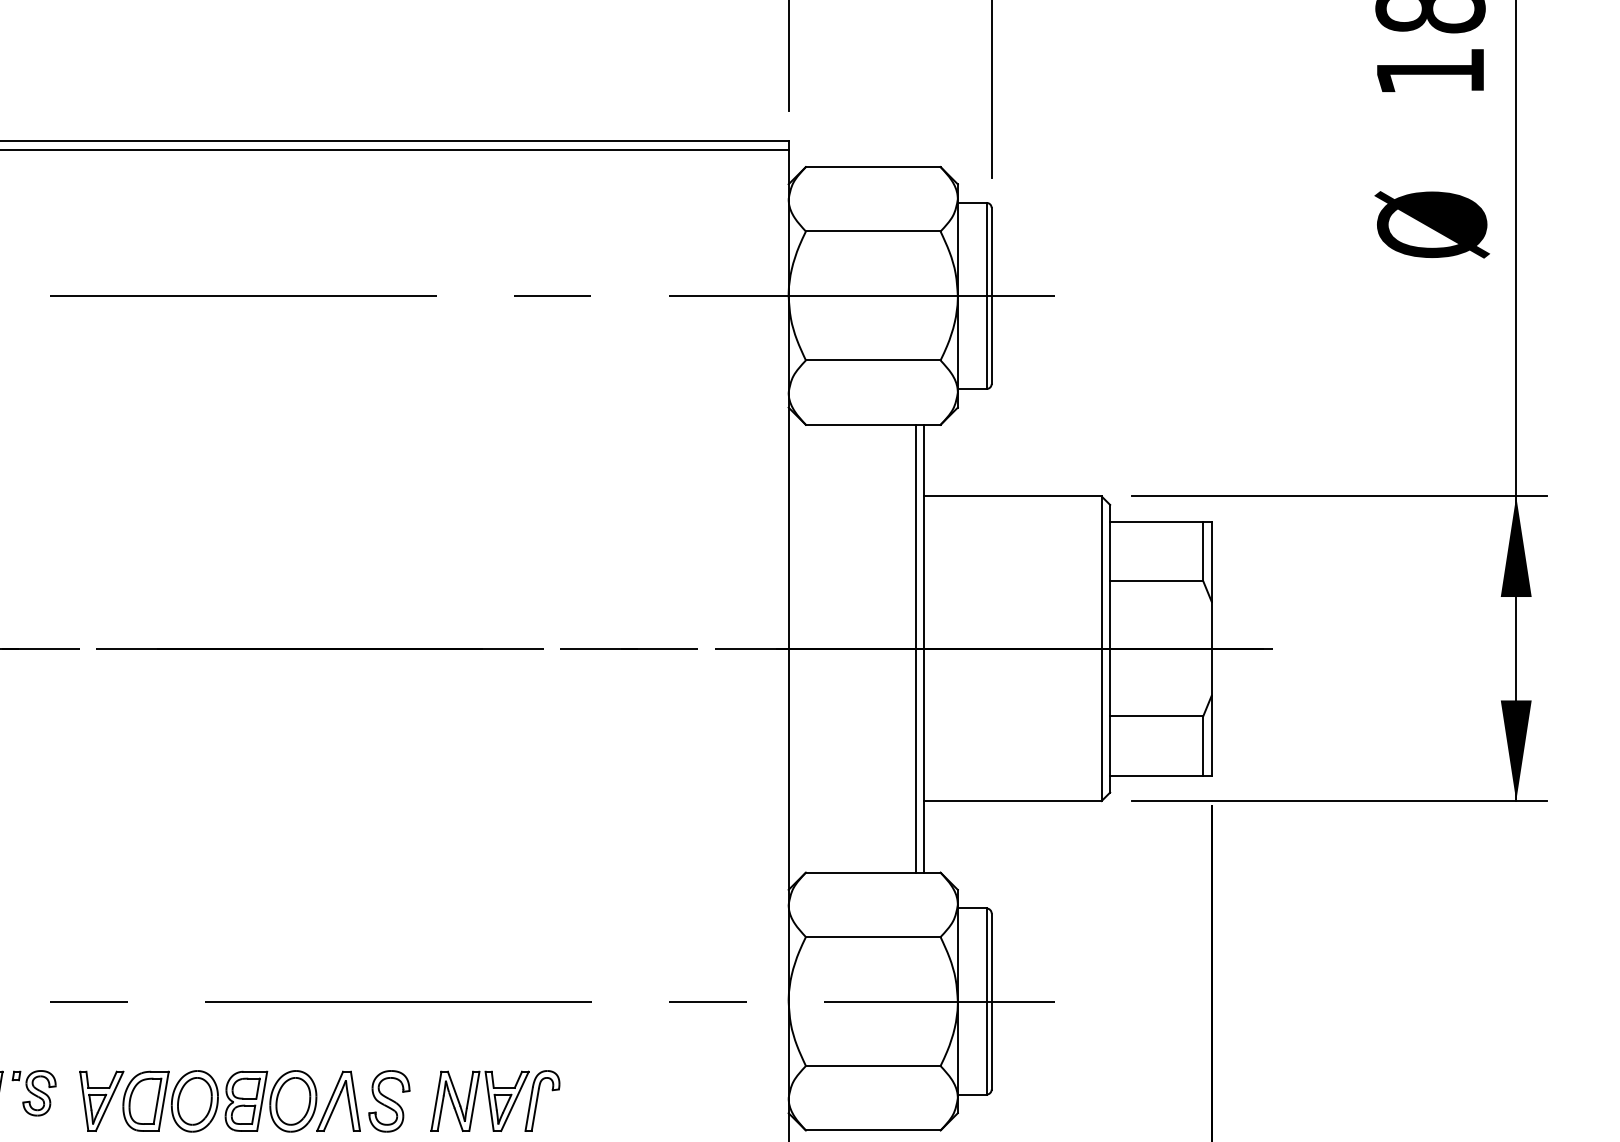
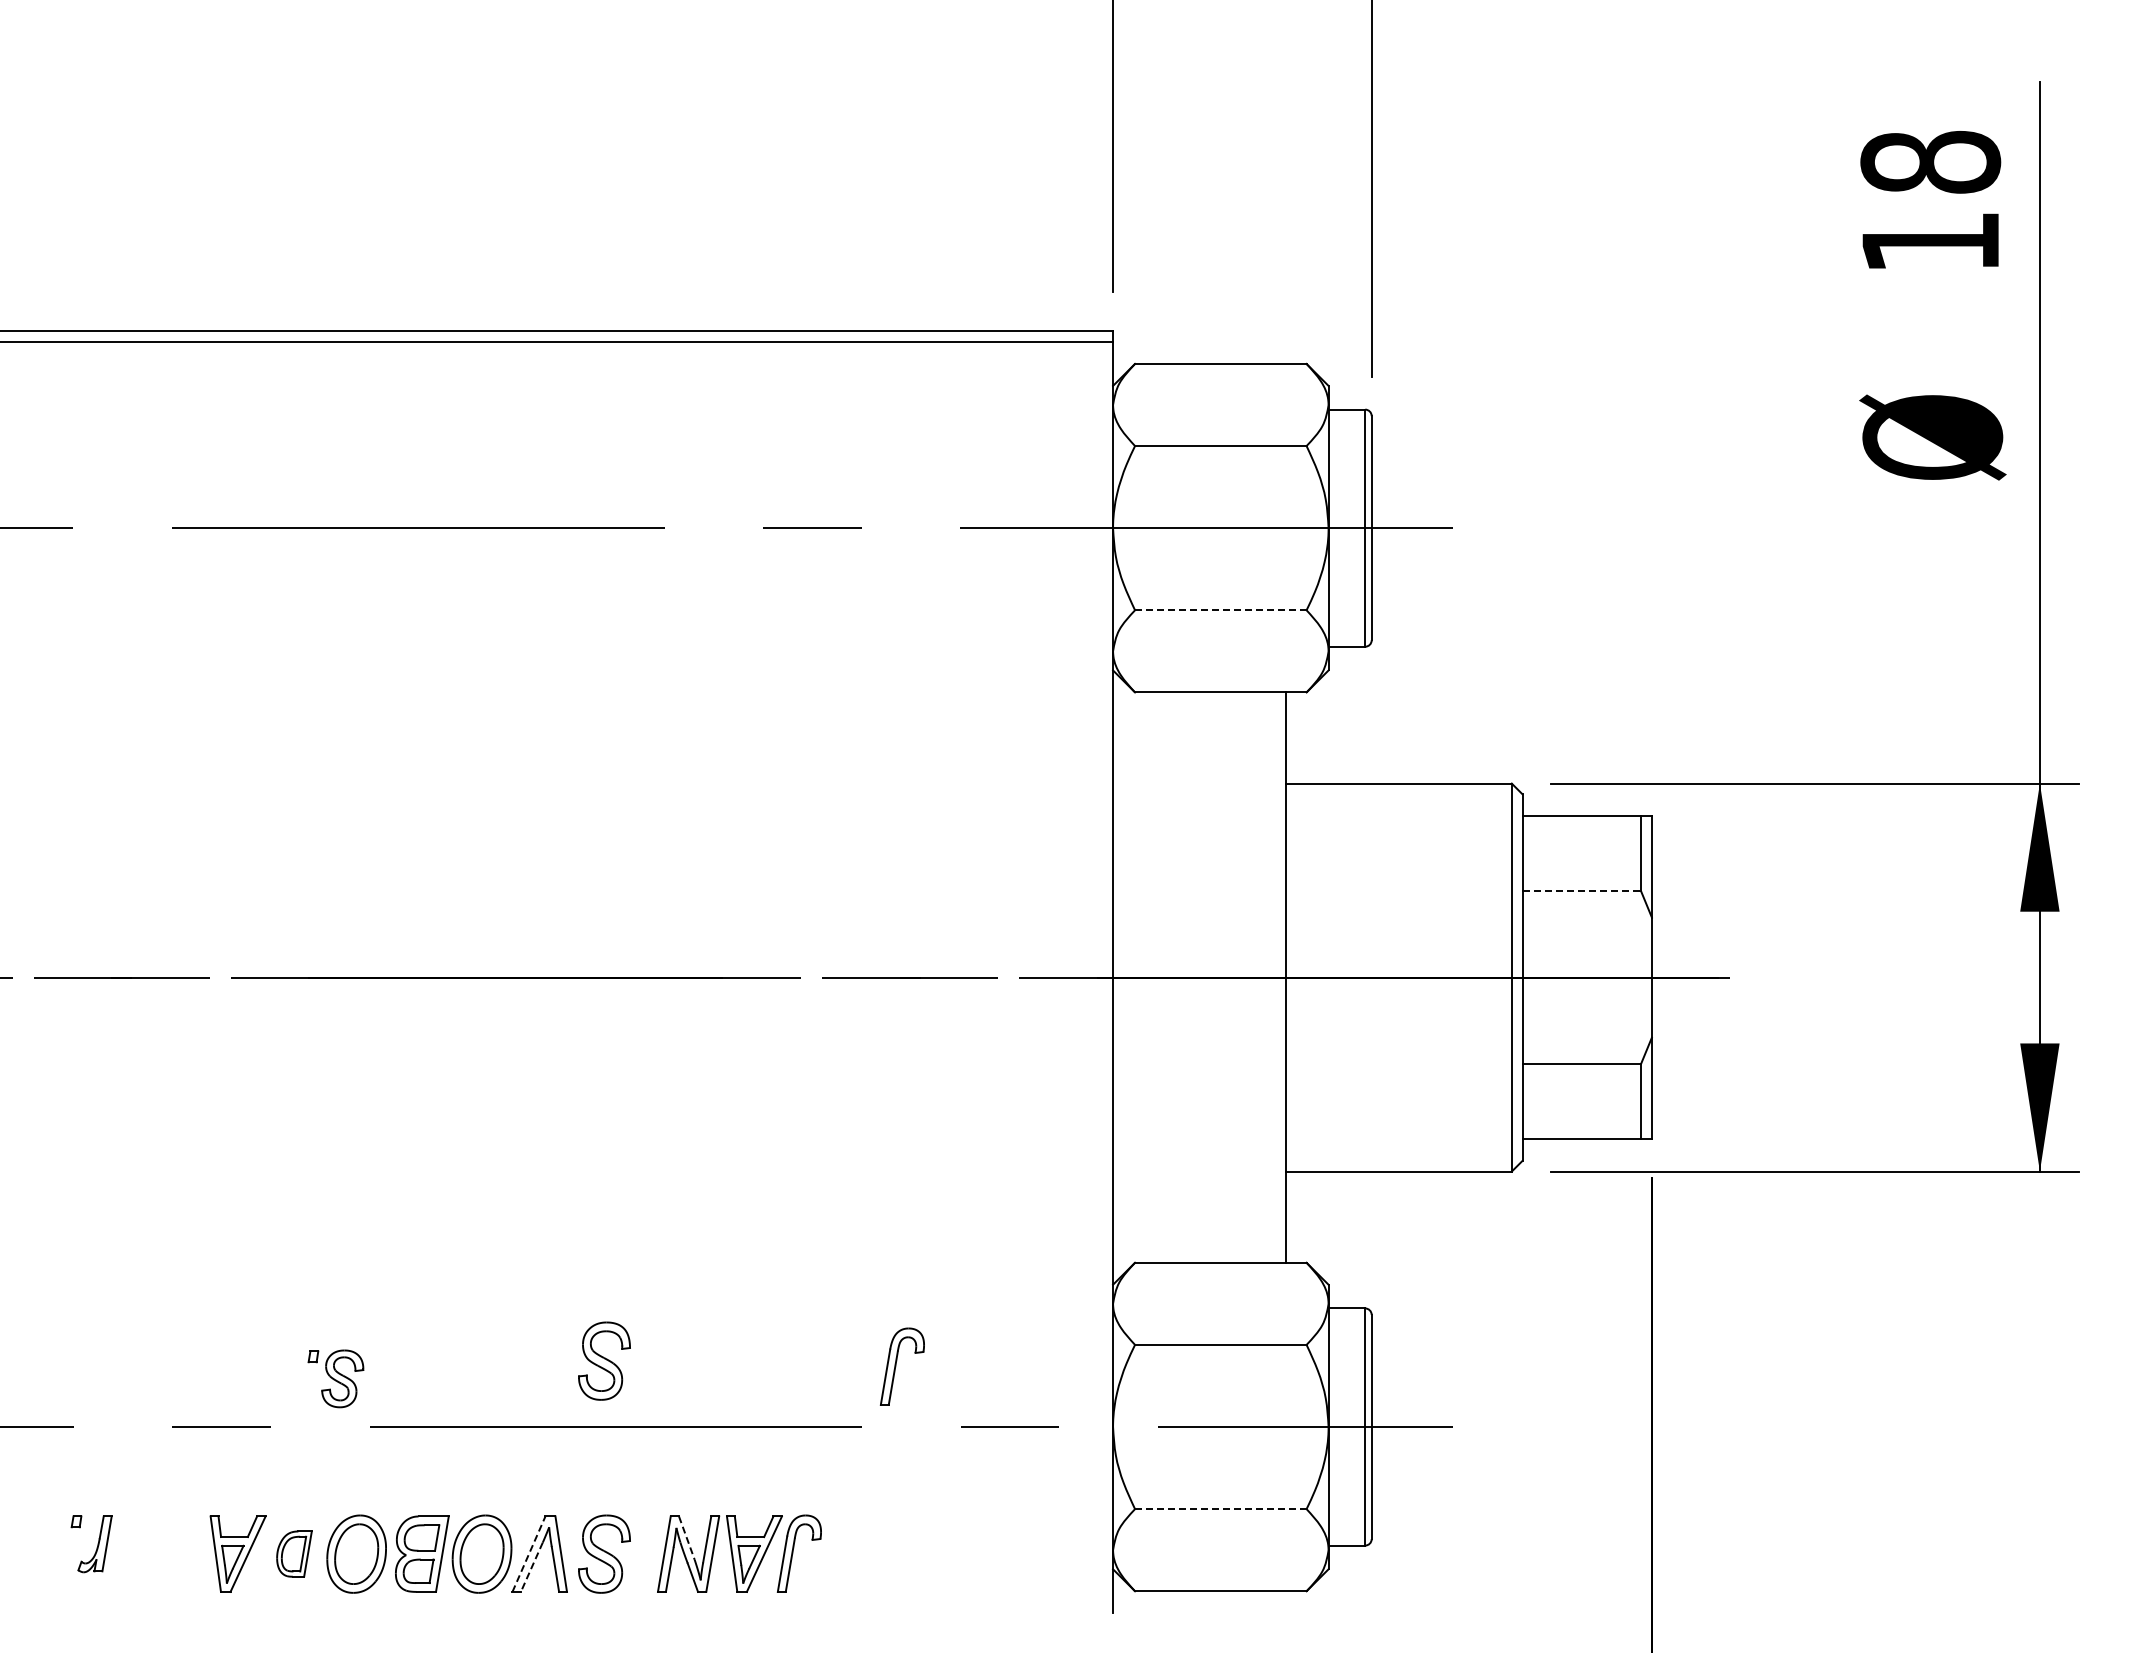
line: (873, 360) -> (1220, 610), solid -> dashed
line: (1157, 581) -> (1582, 891), solid -> dashed
line: (915, 648) -> (1274, 977), removed
part: (389, 949) -> (604, 1360), added
part: (622, 954) -> (901, 1366), added
line: (873, 1066) -> (1220, 1509), solid -> dashed
line: (454, 1089) -> (687, 1538), solid -> dashed
part: (33, 1092) -> (335, 1378), moved
part: (146, 1100) -> (294, 1553), size x0.6
line: (330, 1100) -> (529, 1553), solid -> dashed
line: (332, 1111) -> (531, 1567), solid -> dashed

